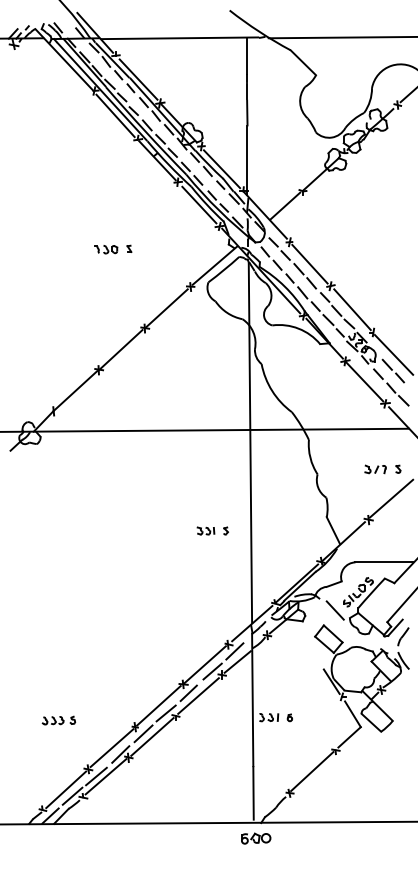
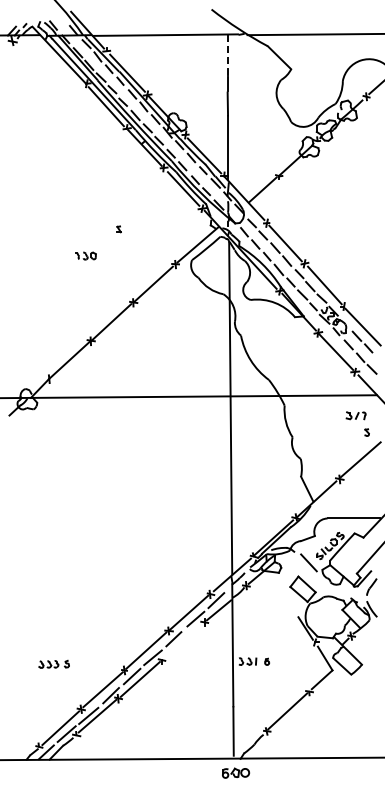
line: (246, 57) -> (227, 52), solid -> dashed
part: (105, 249) -> (85, 255), moved
part: (374, 469) -> (355, 415), moved
part: (213, 530) -> (196, 489), removed
line: (198, 695) -> (182, 641), removed

